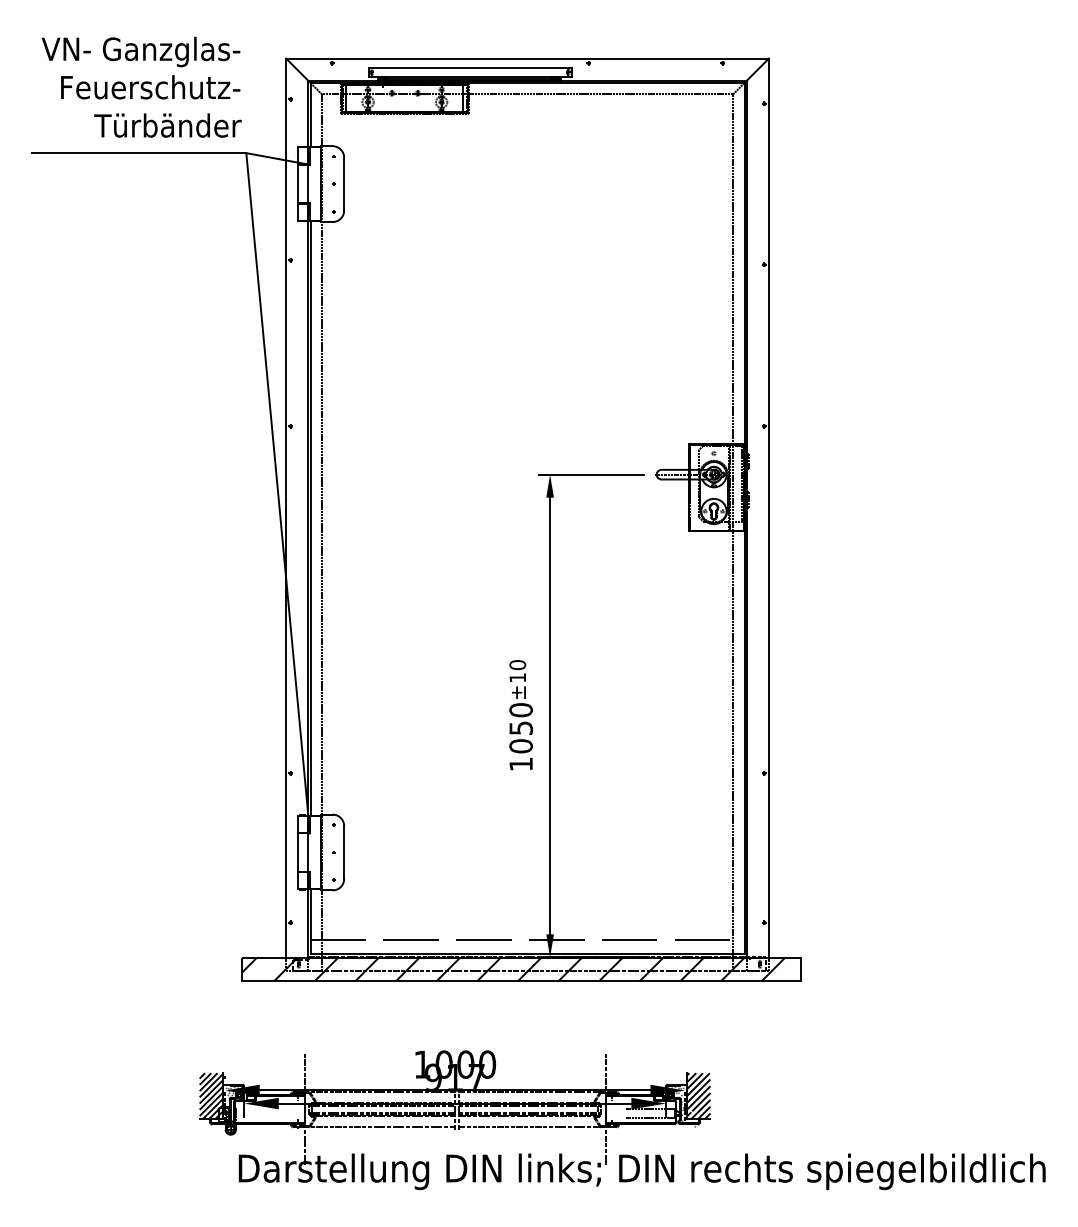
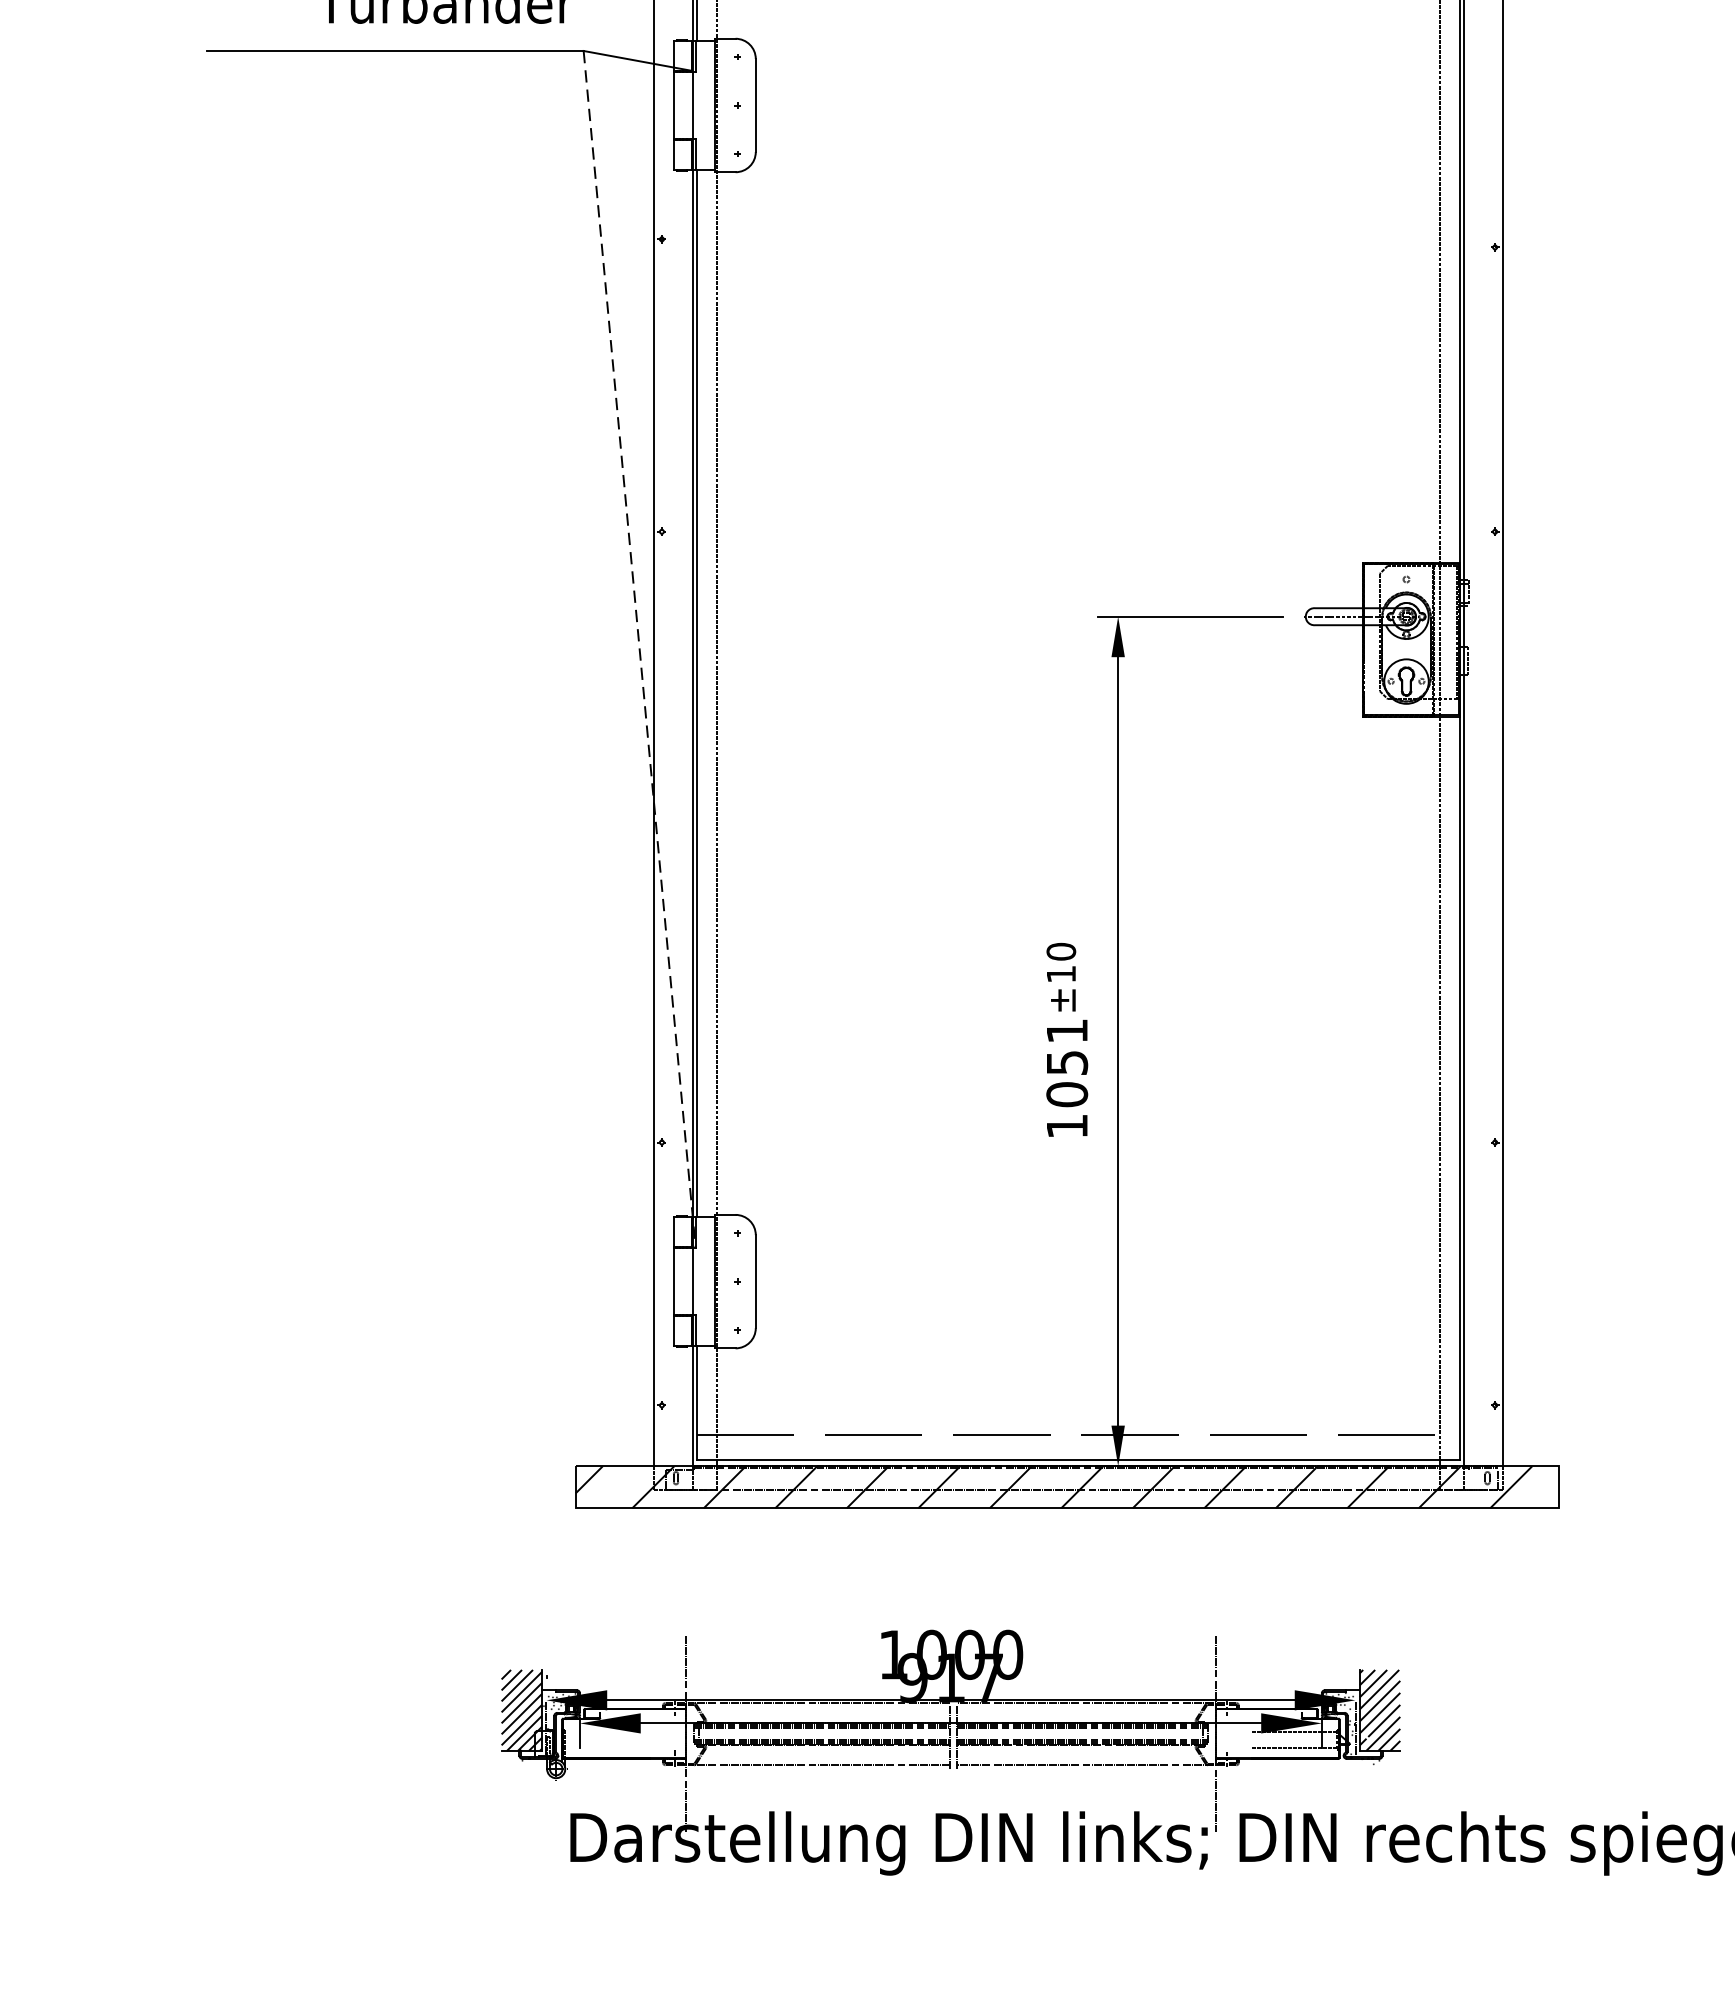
line: (278, 493) -> (640, 649), solid -> dashed
text: (520, 710) -> (1066, 1031), 1050 -> 1051

